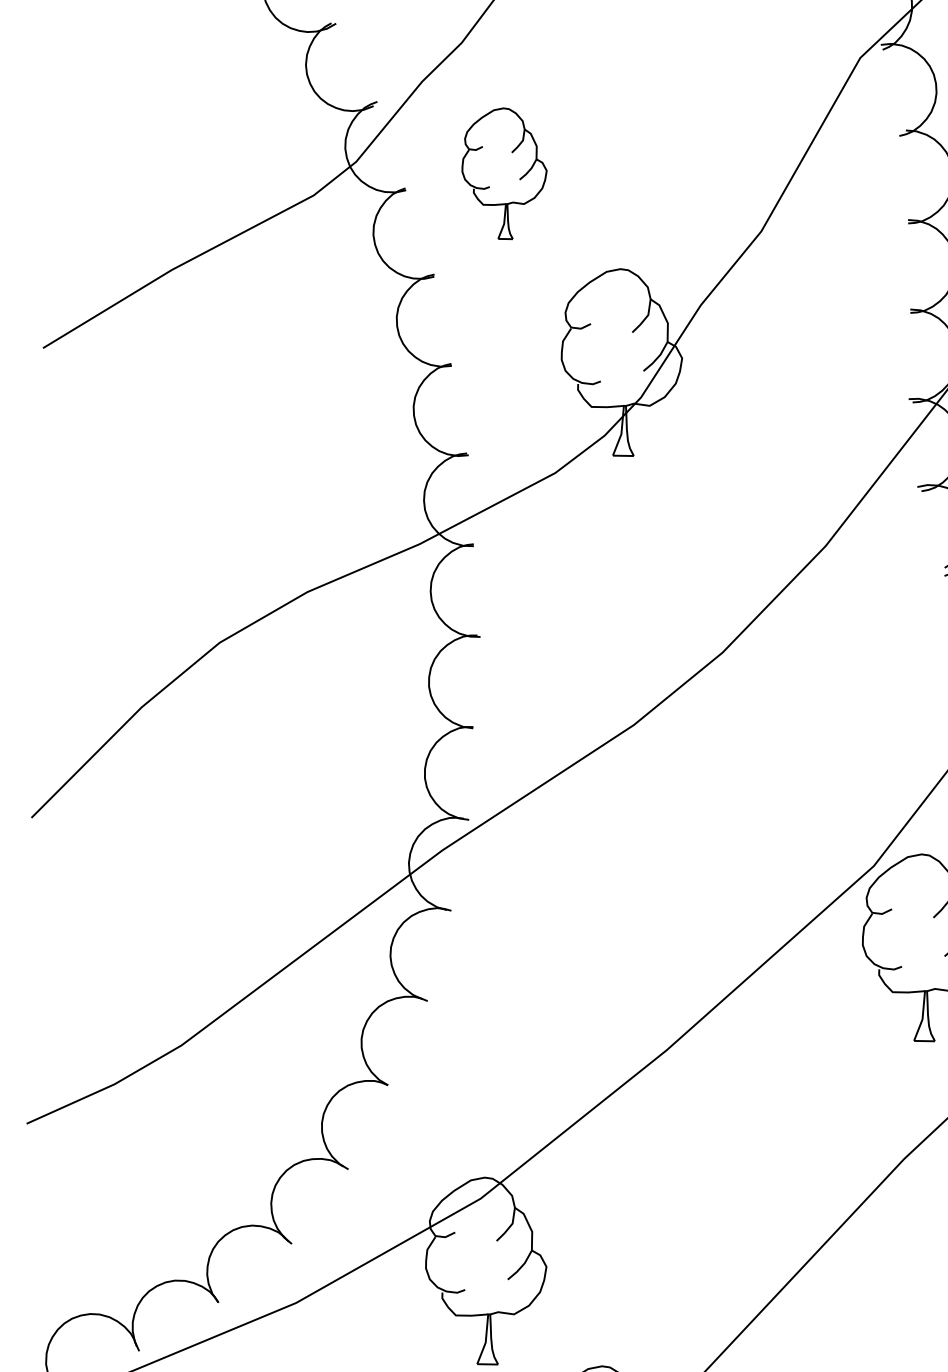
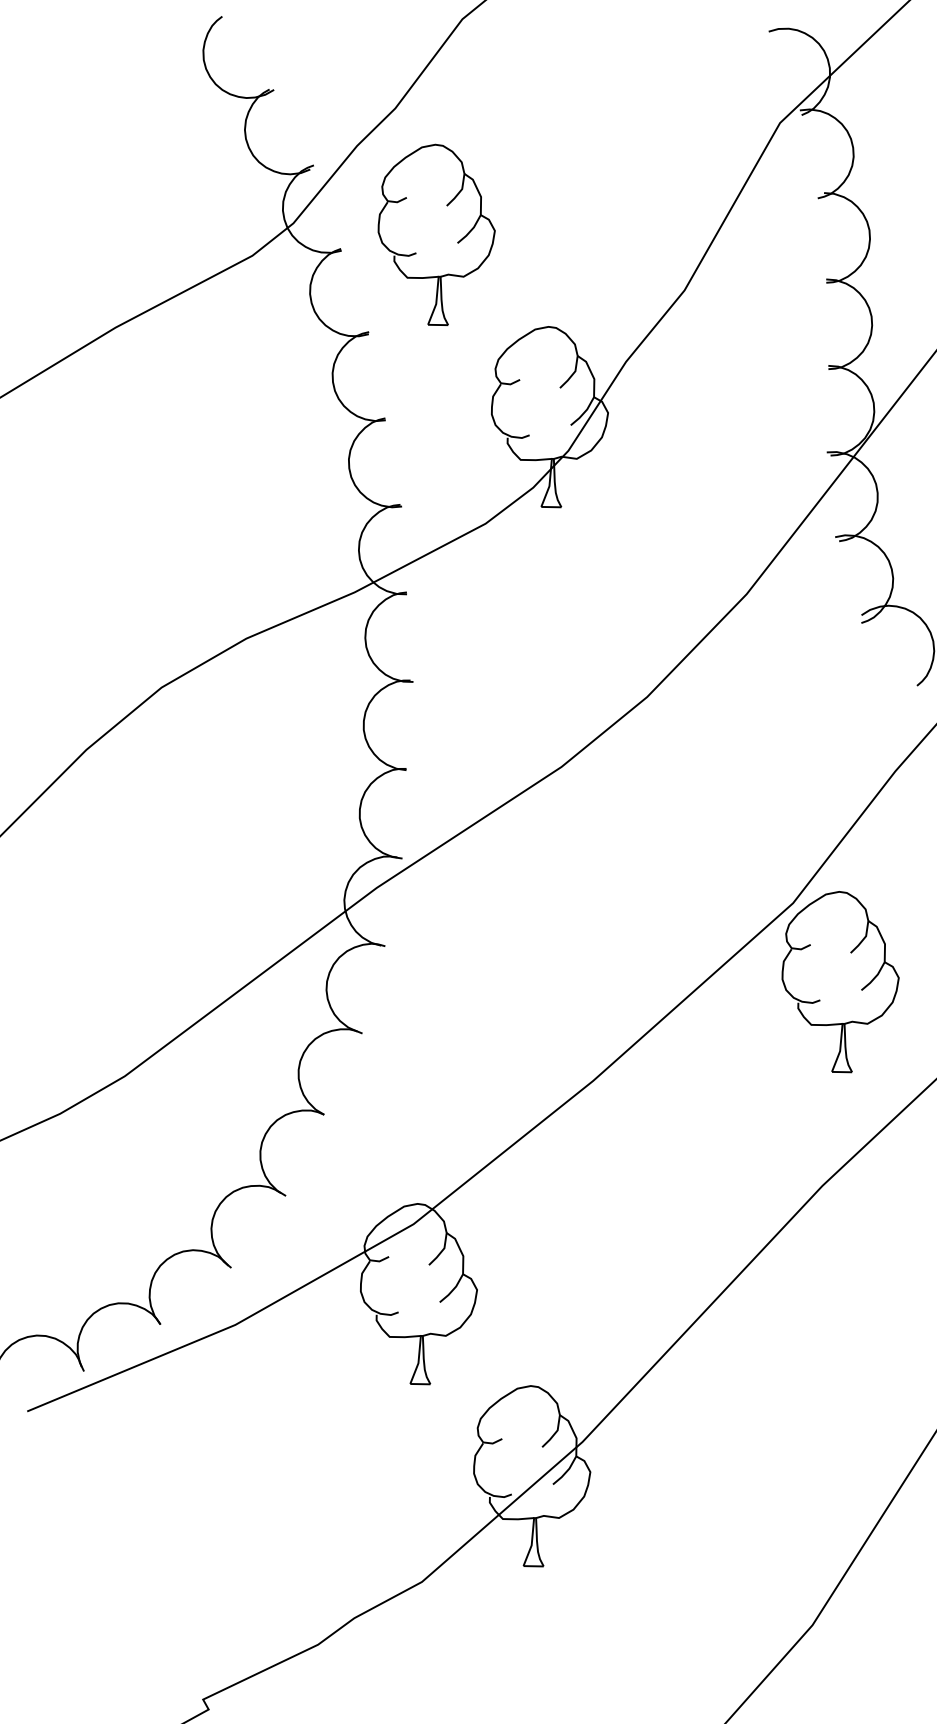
part: (504, 173) -> (436, 234), size x1.43

